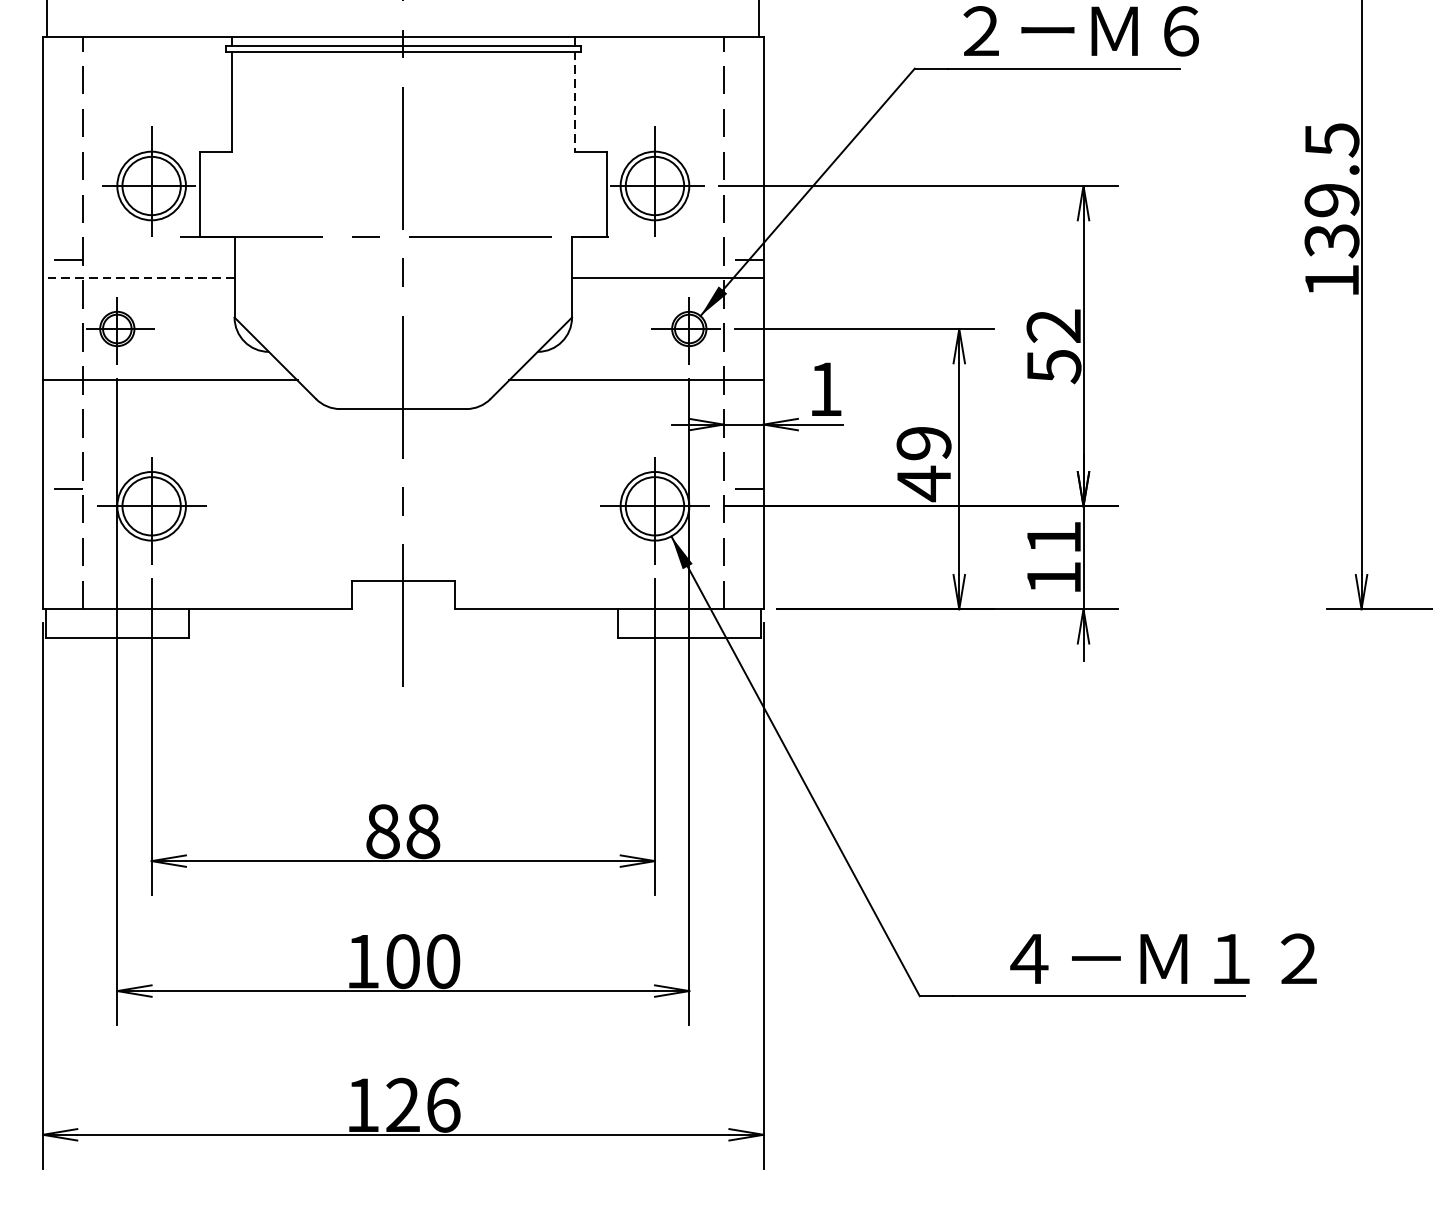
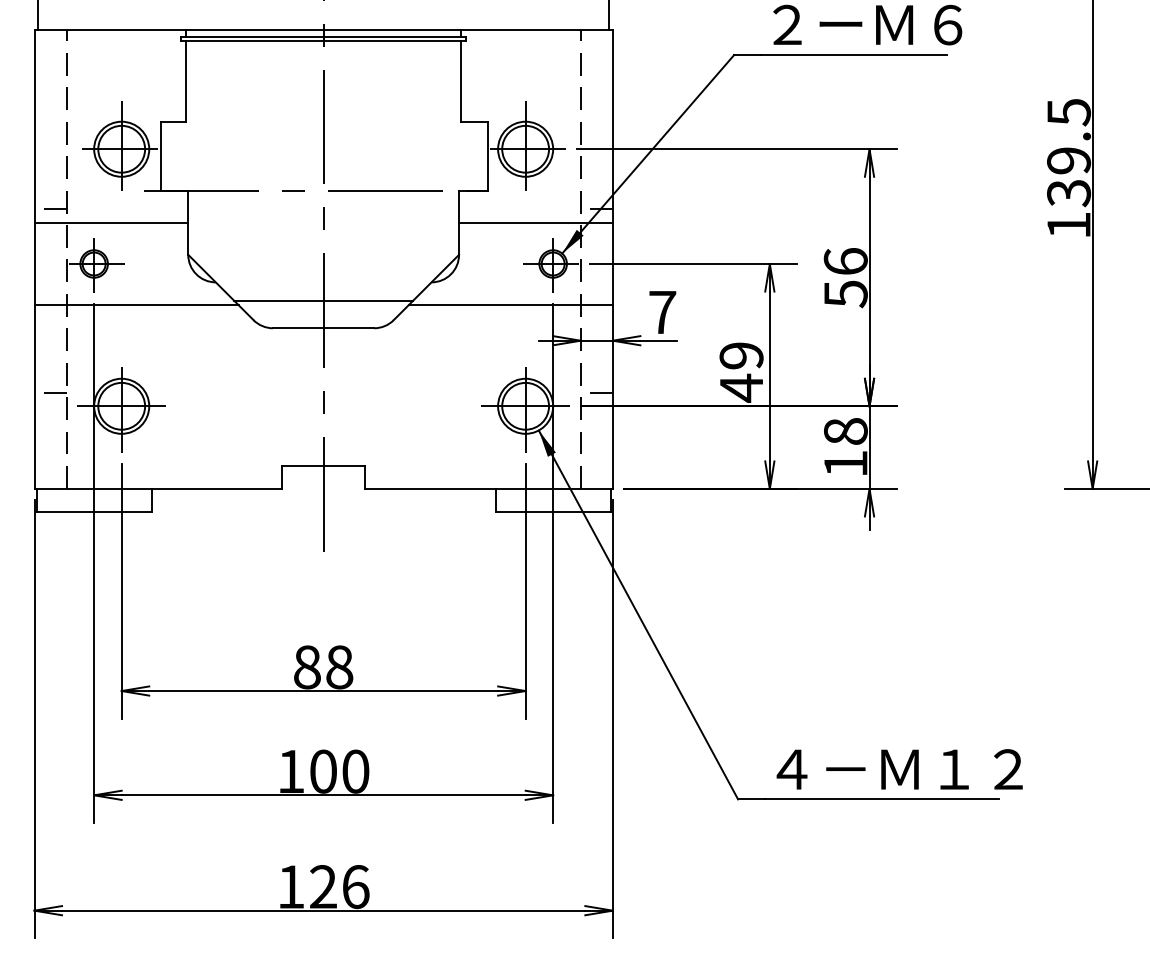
line: (575, 102) -> (461, 82), dashed -> solid
line: (138, 277) -> (111, 222), dashed -> solid
text: (1053, 325) -> (845, 261), 52 -> 56
line: (403, 374) -> (323, 300), added
text: (825, 389) -> (662, 312), 1 -> 7
text: (1053, 537) -> (845, 431), 11 -> 18
text: (1163, 958) -> (899, 769), moved

